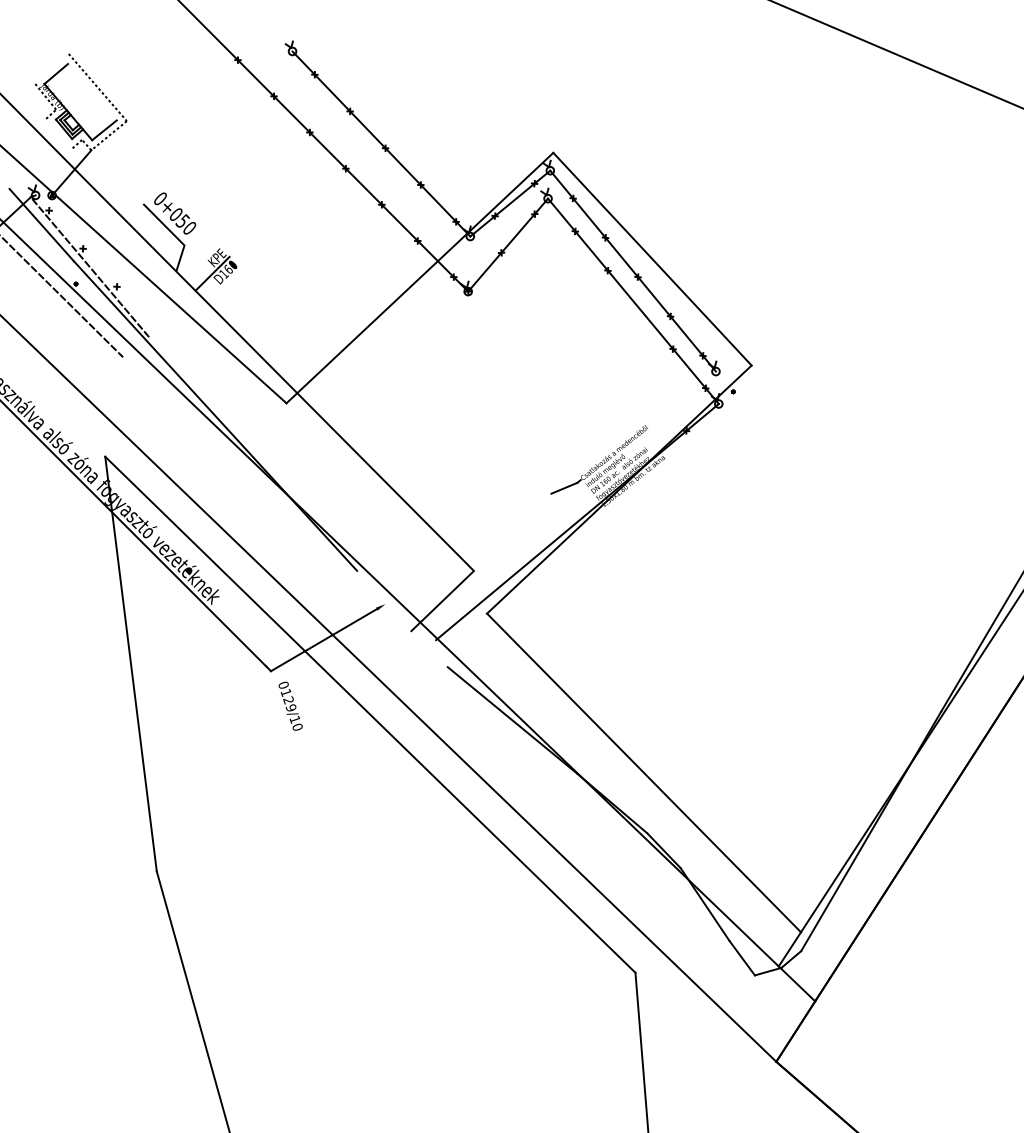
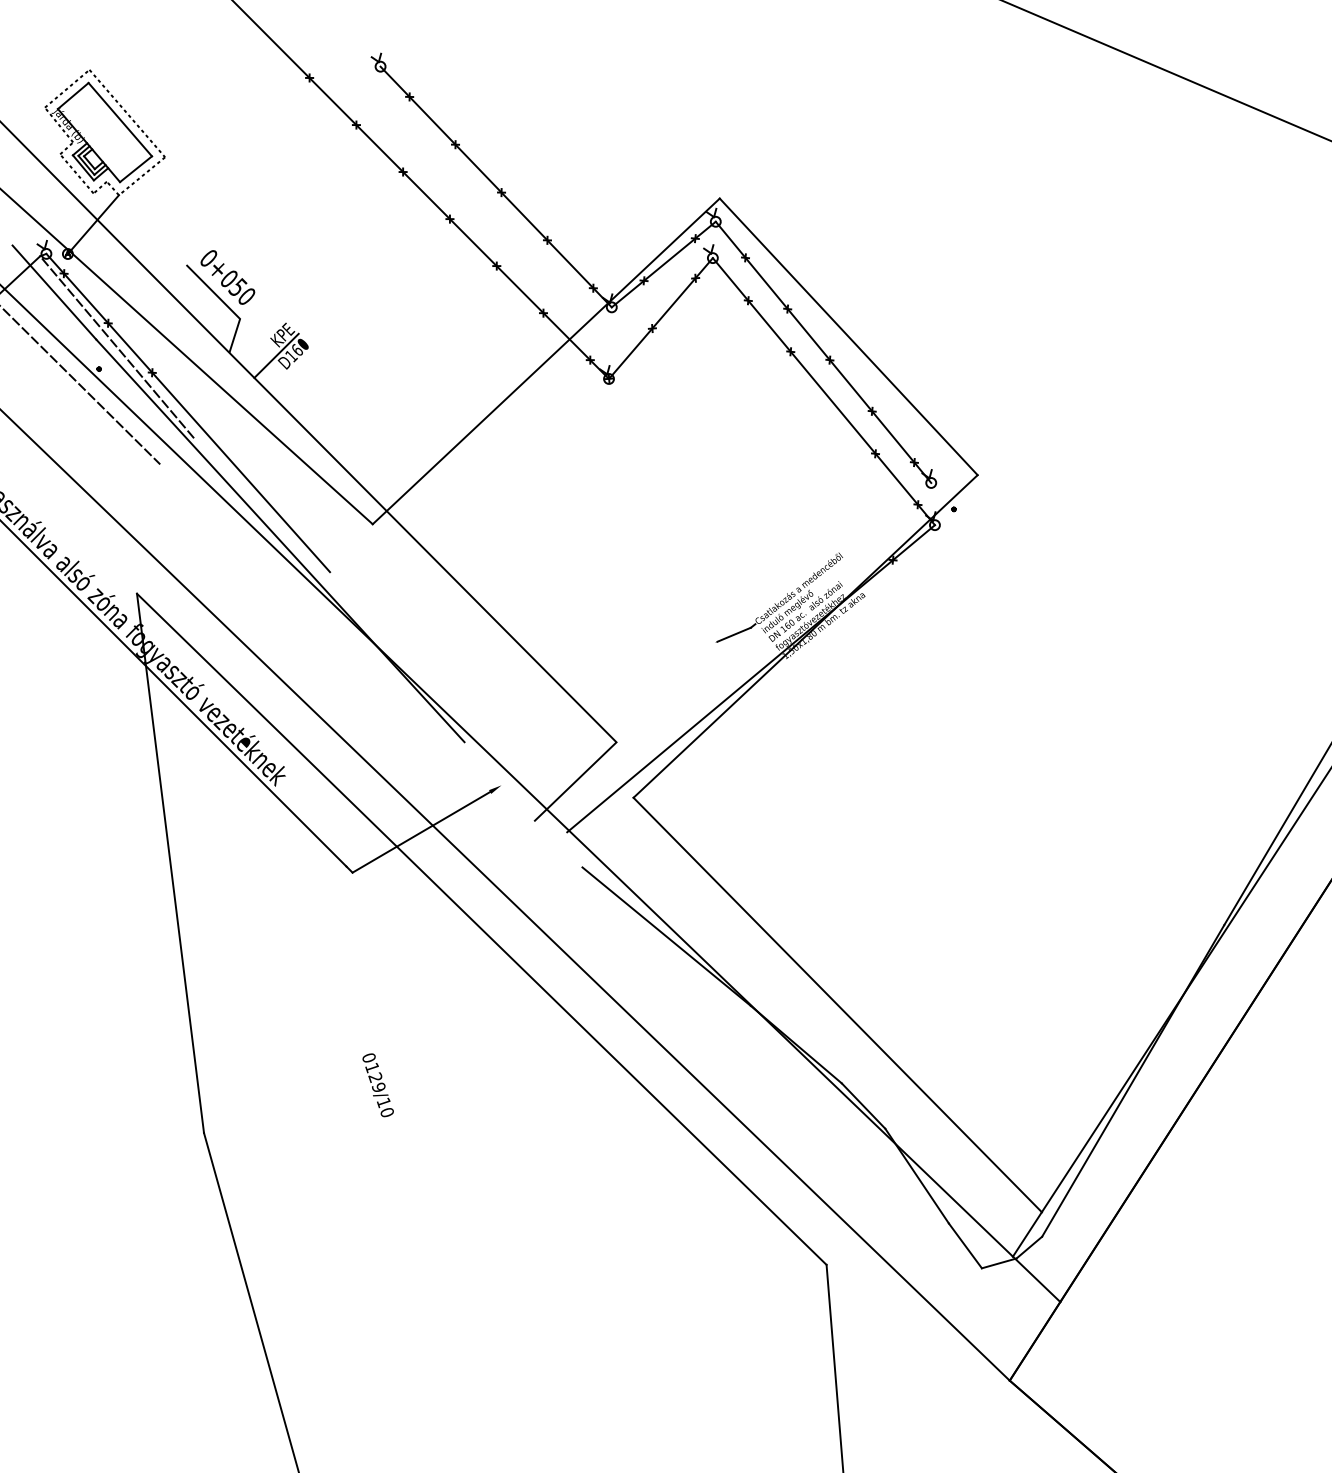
line: (51, 68) -> (66, 88), added
line: (92, 92) -> (120, 119), added
line: (58, 133) -> (76, 173), added
line: (144, 317) -> (188, 412), added
text: (290, 706) -> (377, 1085), moved

